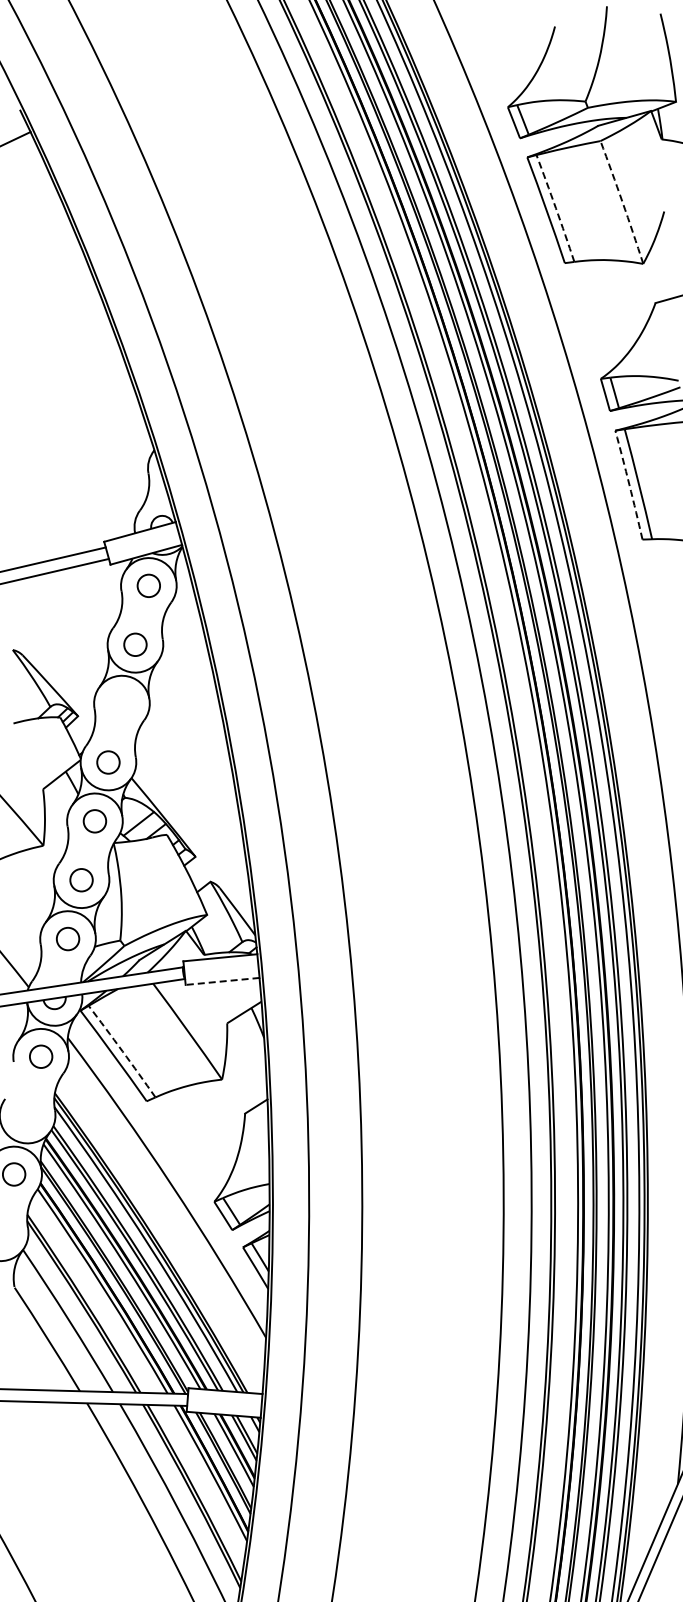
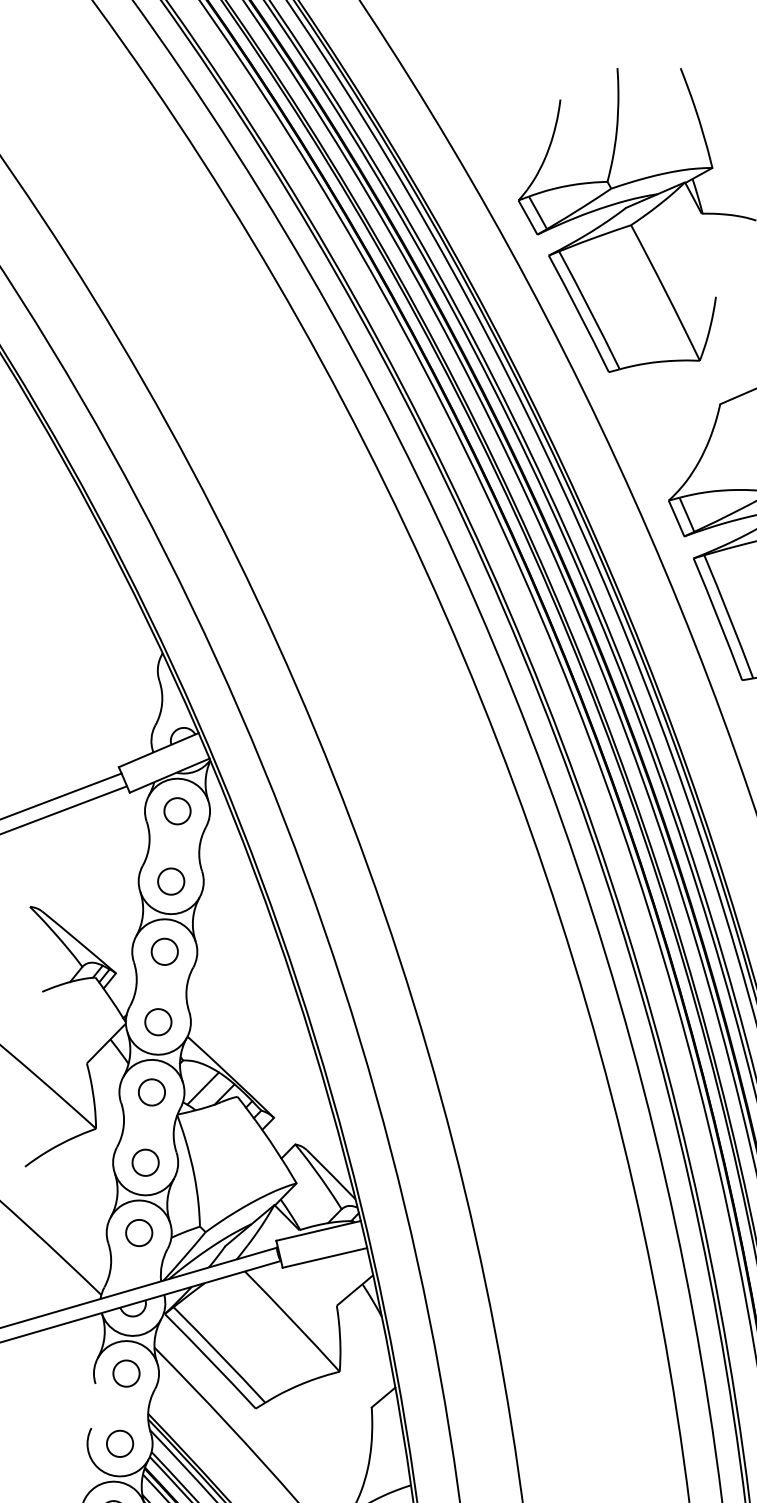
arc: (622, 202) -> (666, 292), dashed -> solid
arc: (555, 208) -> (589, 310), dashed -> solid
arc: (629, 484) -> (718, 618), dashed -> solid
circle: (121, 703) -> (164, 951), added
line: (222, 981) -> (324, 1258), dashed -> solid
arc: (122, 1051) -> (219, 1354), dashed -> solid
circle: (27, 1115) -> (119, 1443), added

